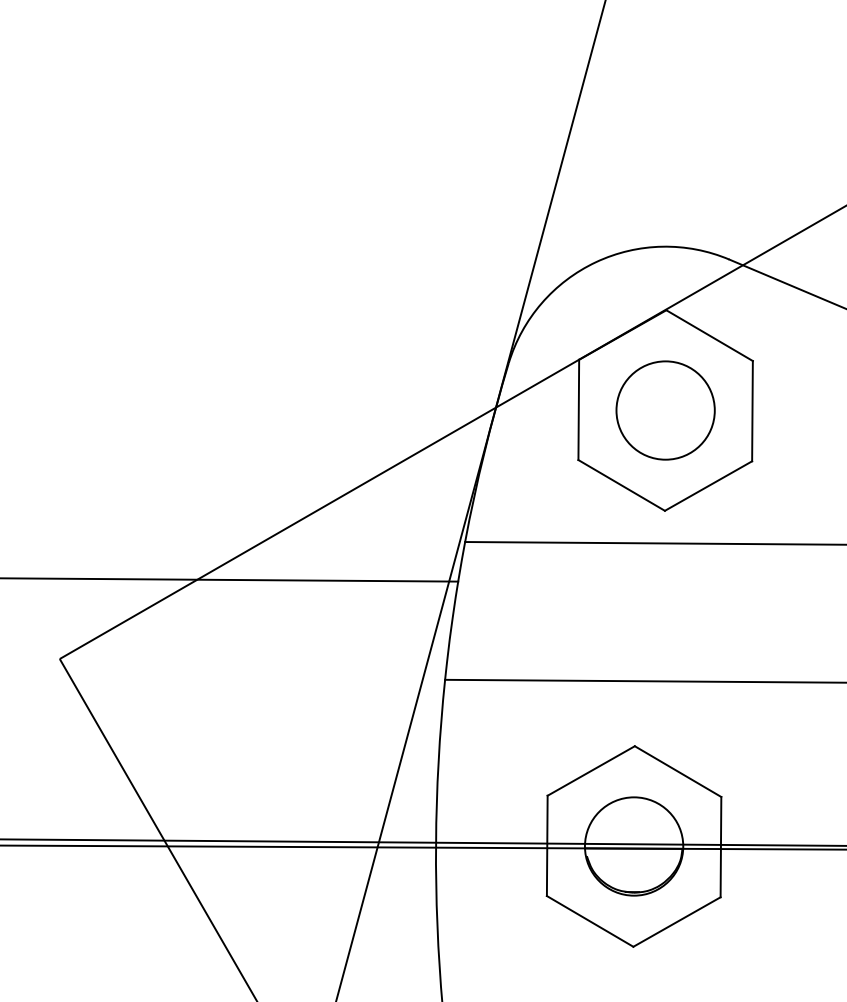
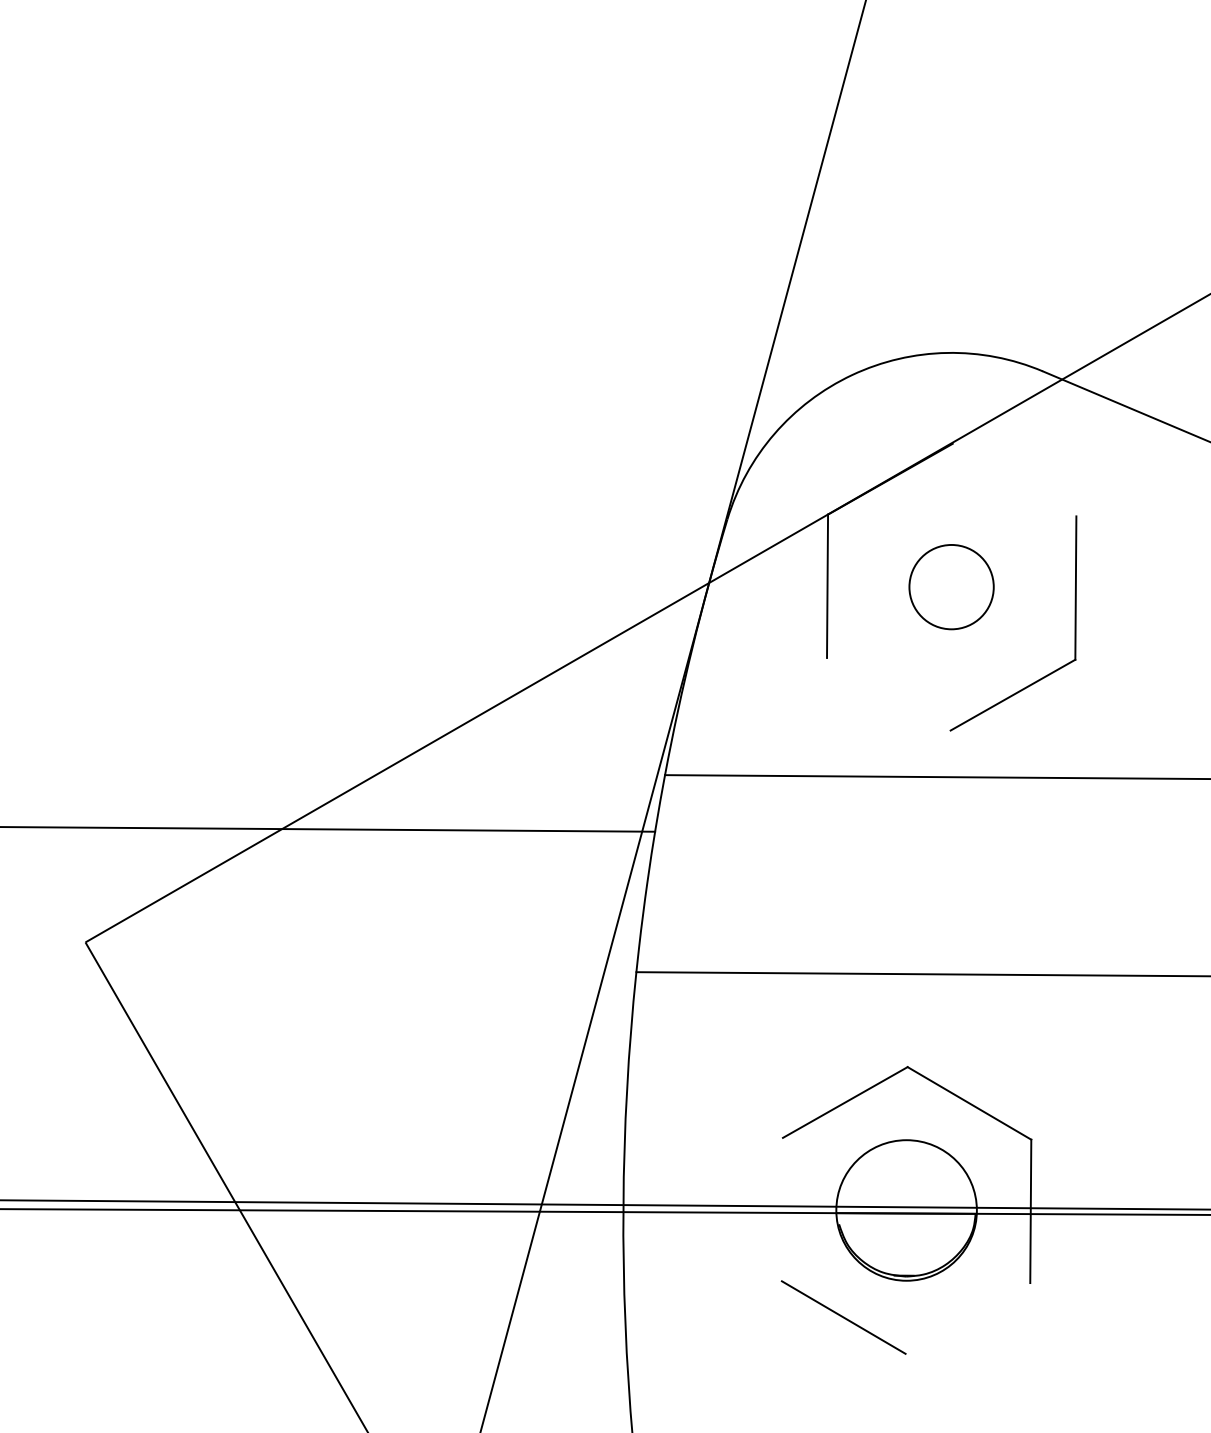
line: (709, 335) -> (1014, 479), removed
circle: (665, 410) -> (951, 587), size x0.6
line: (621, 485) -> (888, 694), removed
line: (546, 845) -> (781, 1209), removed
line: (676, 921) -> (967, 1317), removed

